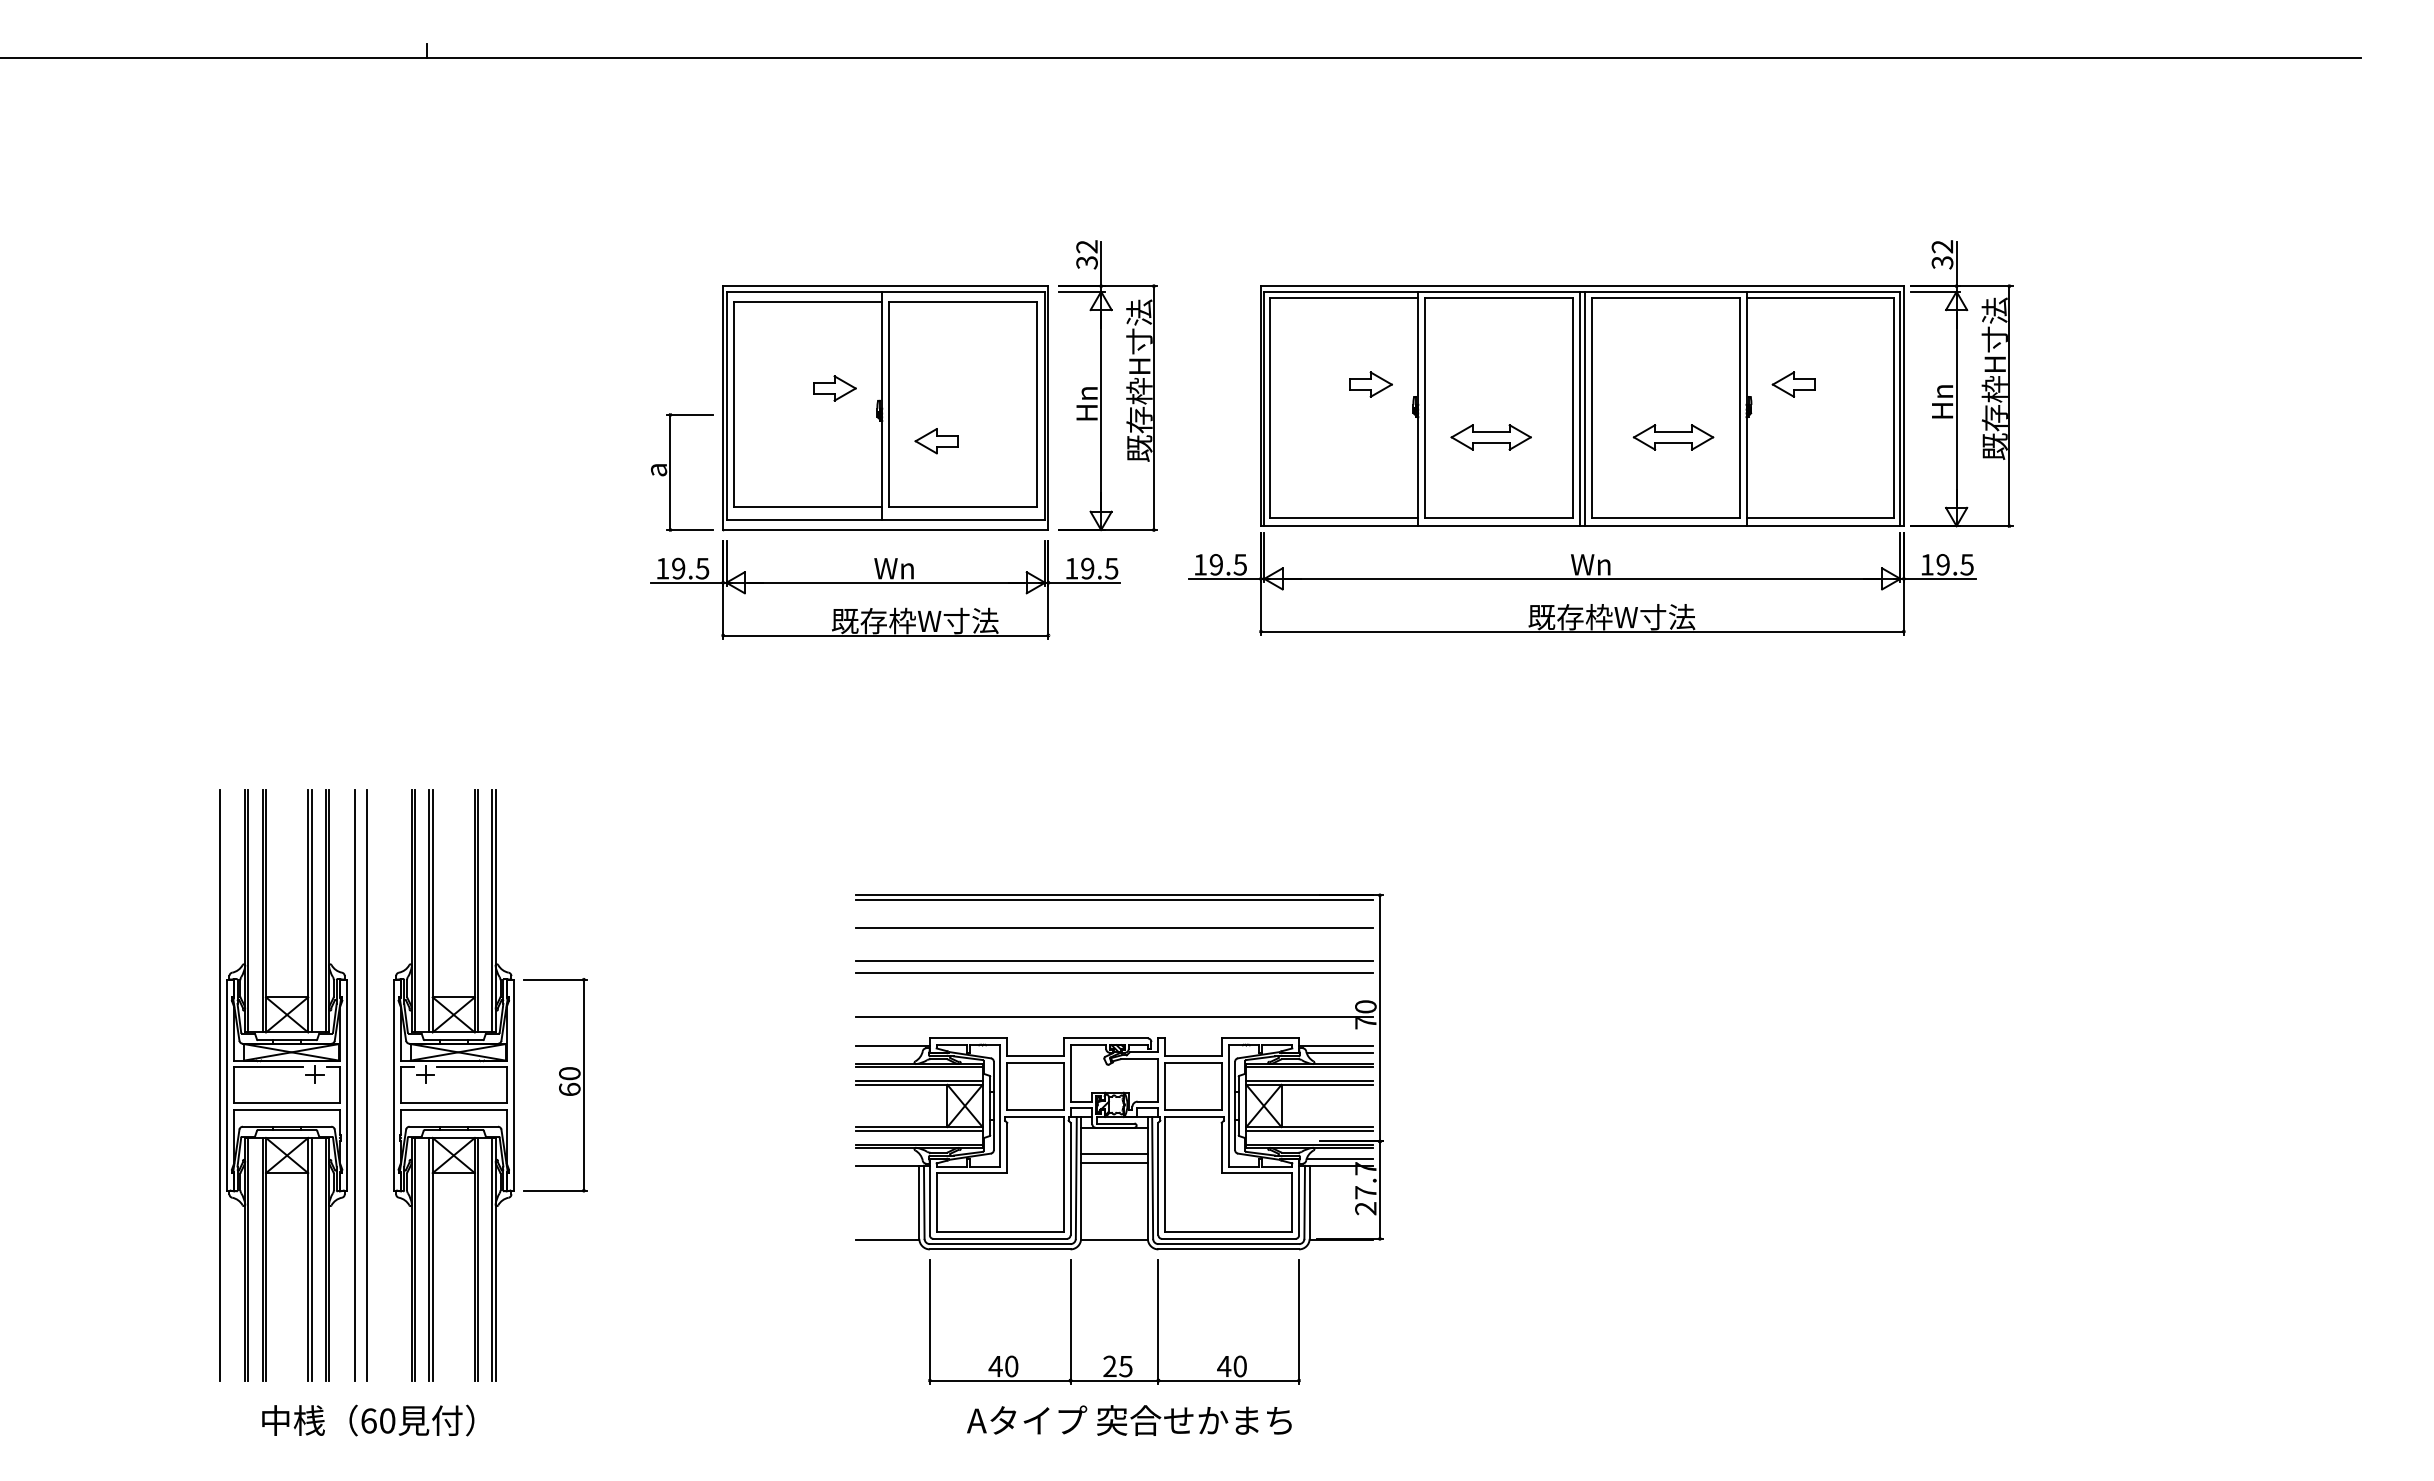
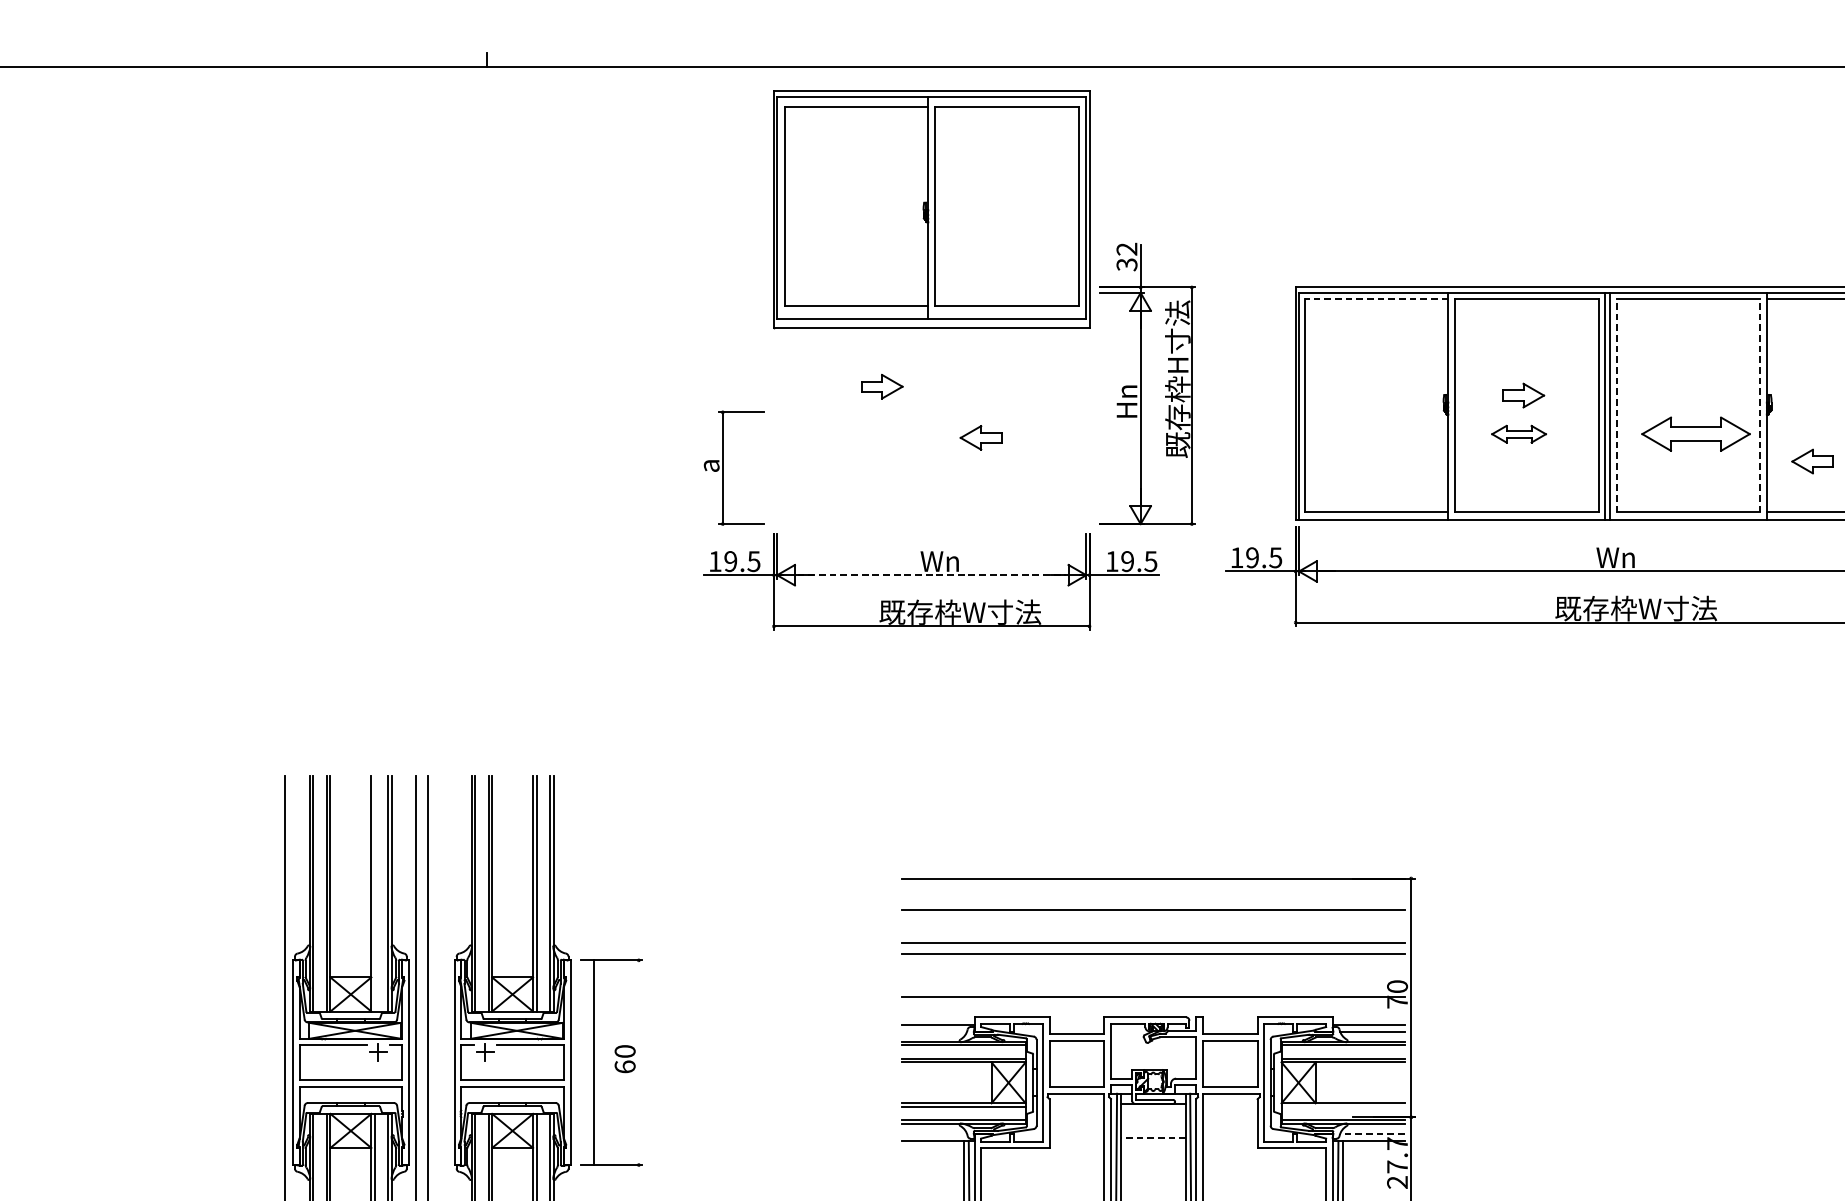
line: (1344, 297) -> (1376, 298), solid -> dashed
part: (1370, 384) -> (1523, 395), moved
part: (1793, 384) -> (1812, 461), moved
line: (1591, 407) -> (1616, 405), solid -> dashed
line: (1739, 407) -> (1760, 405), solid -> dashed
part: (885, 408) -> (931, 210), moved
part: (1490, 437) -> (1518, 434), size x0.7
part: (1673, 437) -> (1695, 434), size x1.4
line: (886, 582) -> (932, 574), solid -> dashed
line: (1114, 900) -> (1153, 883), removed
line: (311, 910) -> (374, 893), removed
line: (583, 1084) -> (593, 1062), moved
line: (1309, 1130) -> (1342, 1106), removed
line: (1114, 1153) -> (1153, 1128), removed
line: (1339, 1158) -> (1371, 1133), solid -> dashed
line: (1113, 1163) -> (1152, 1138), solid -> dashed

